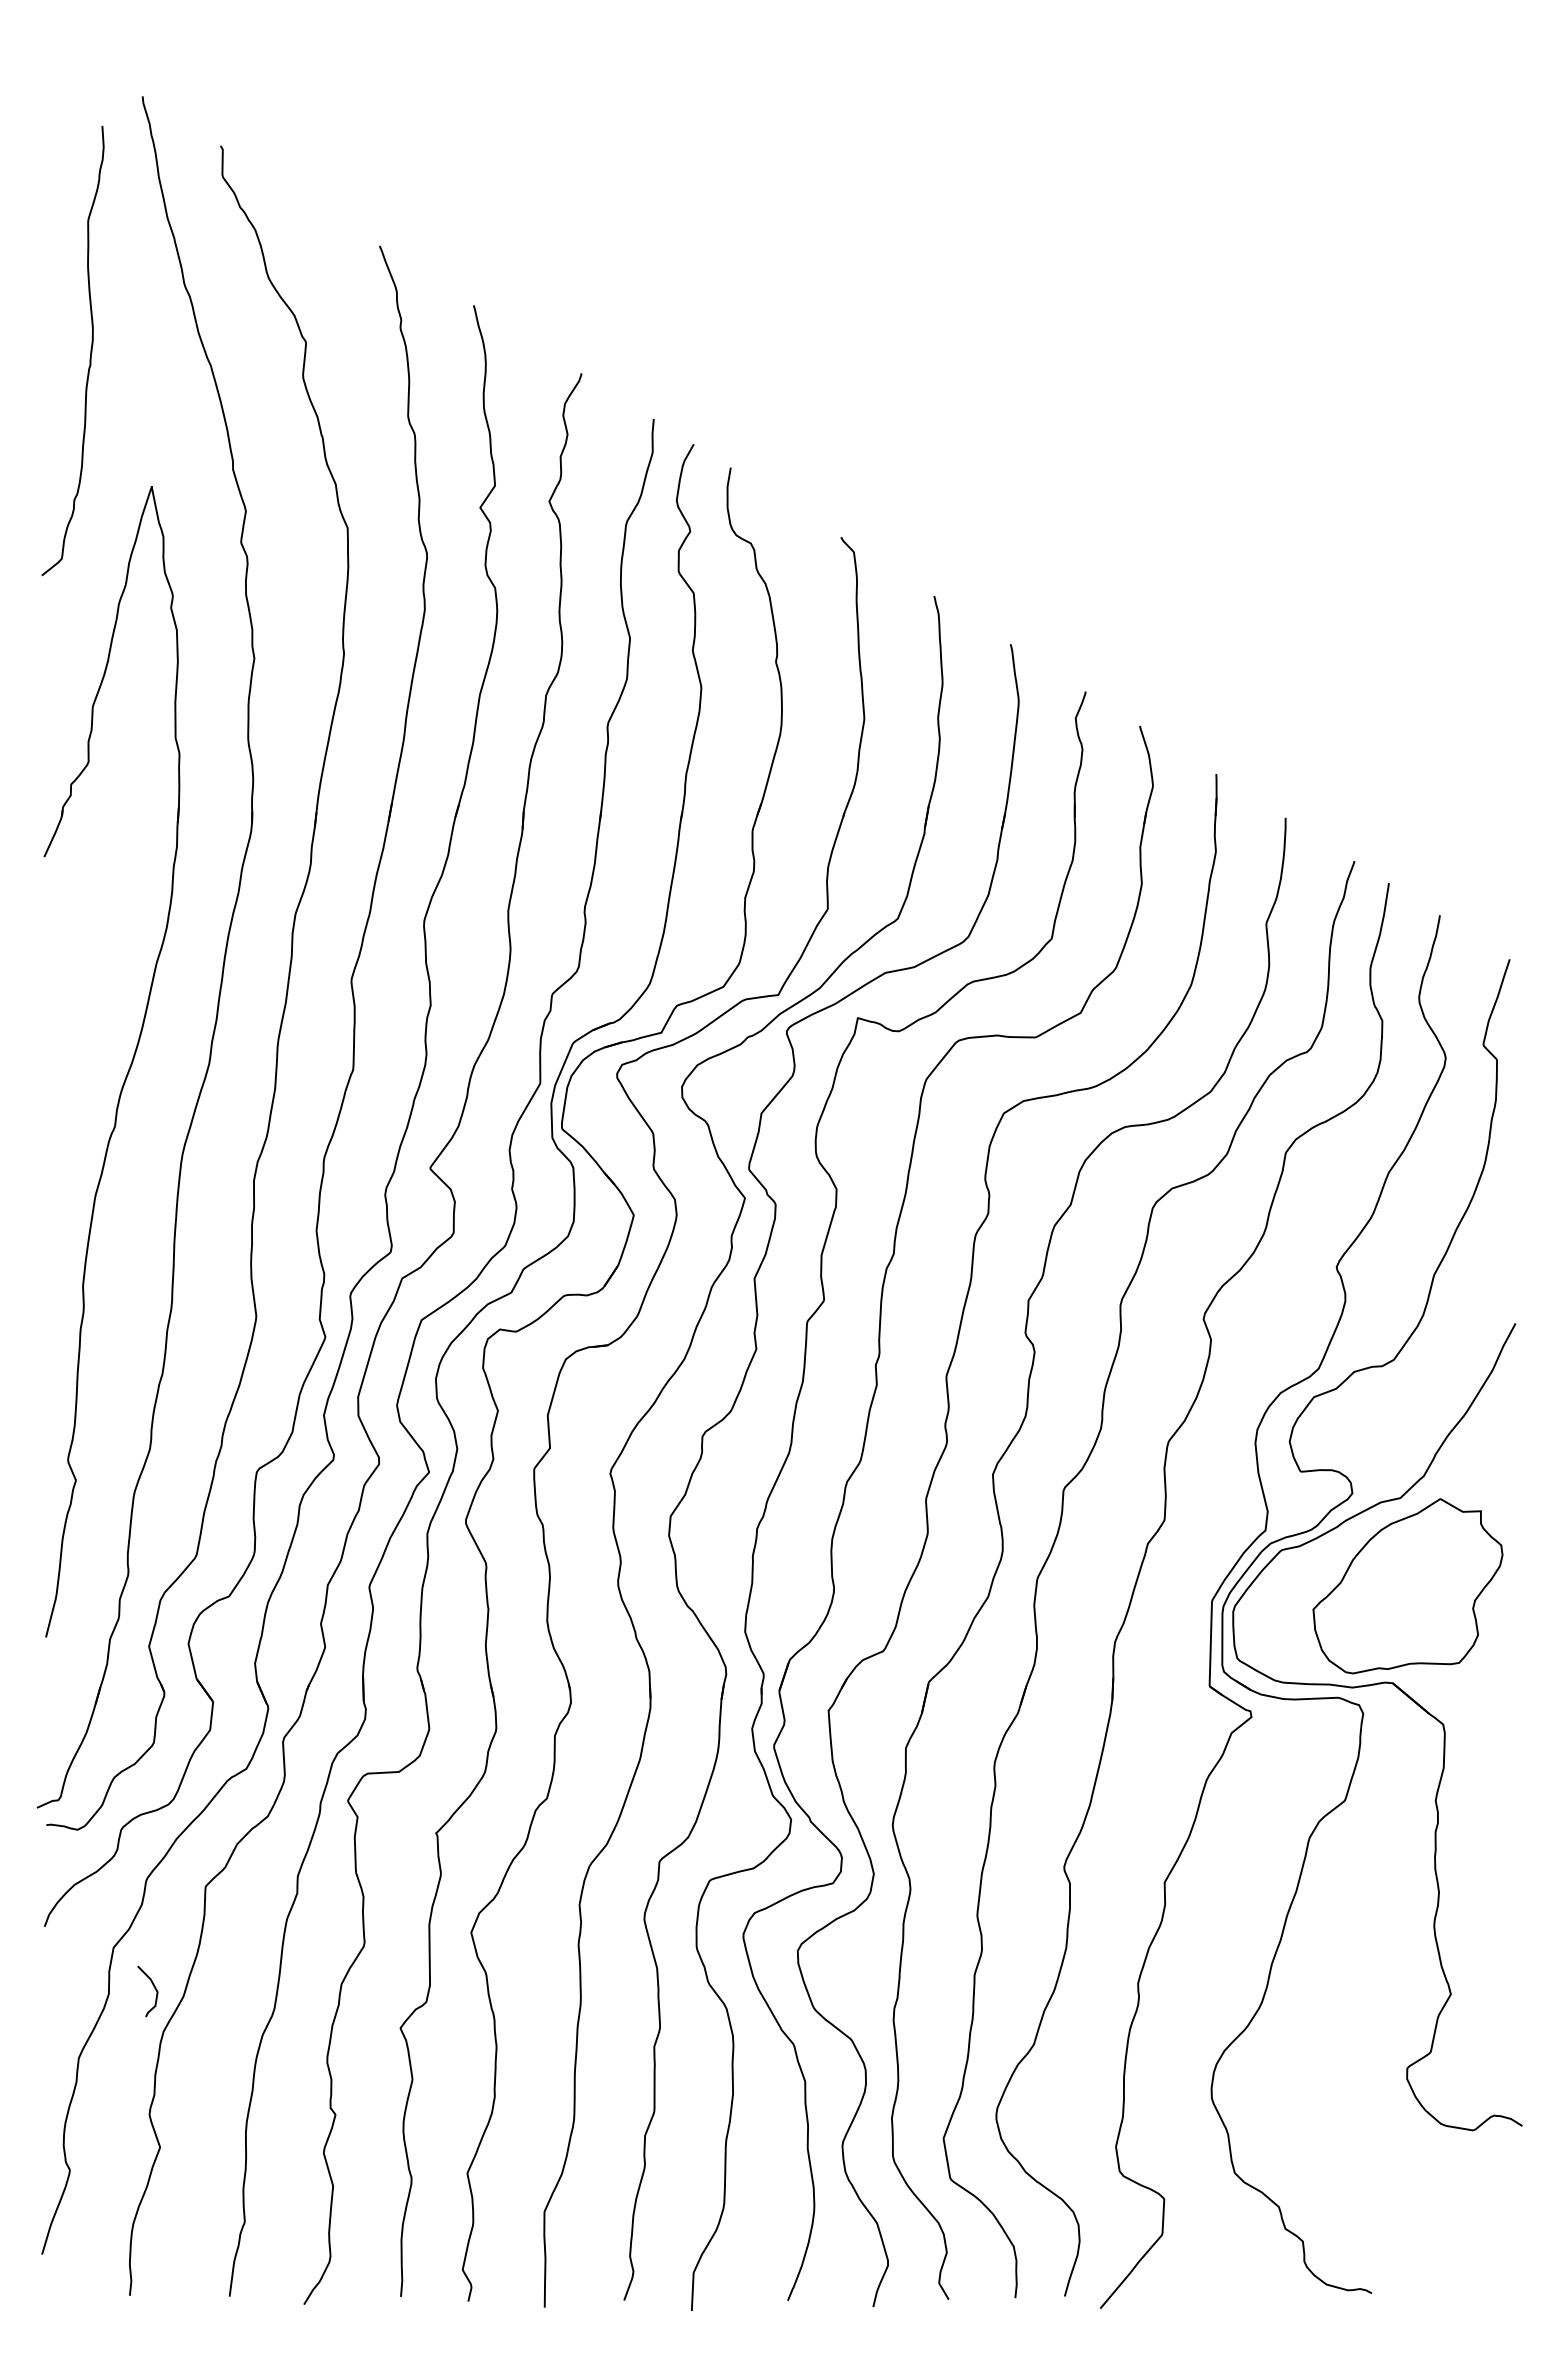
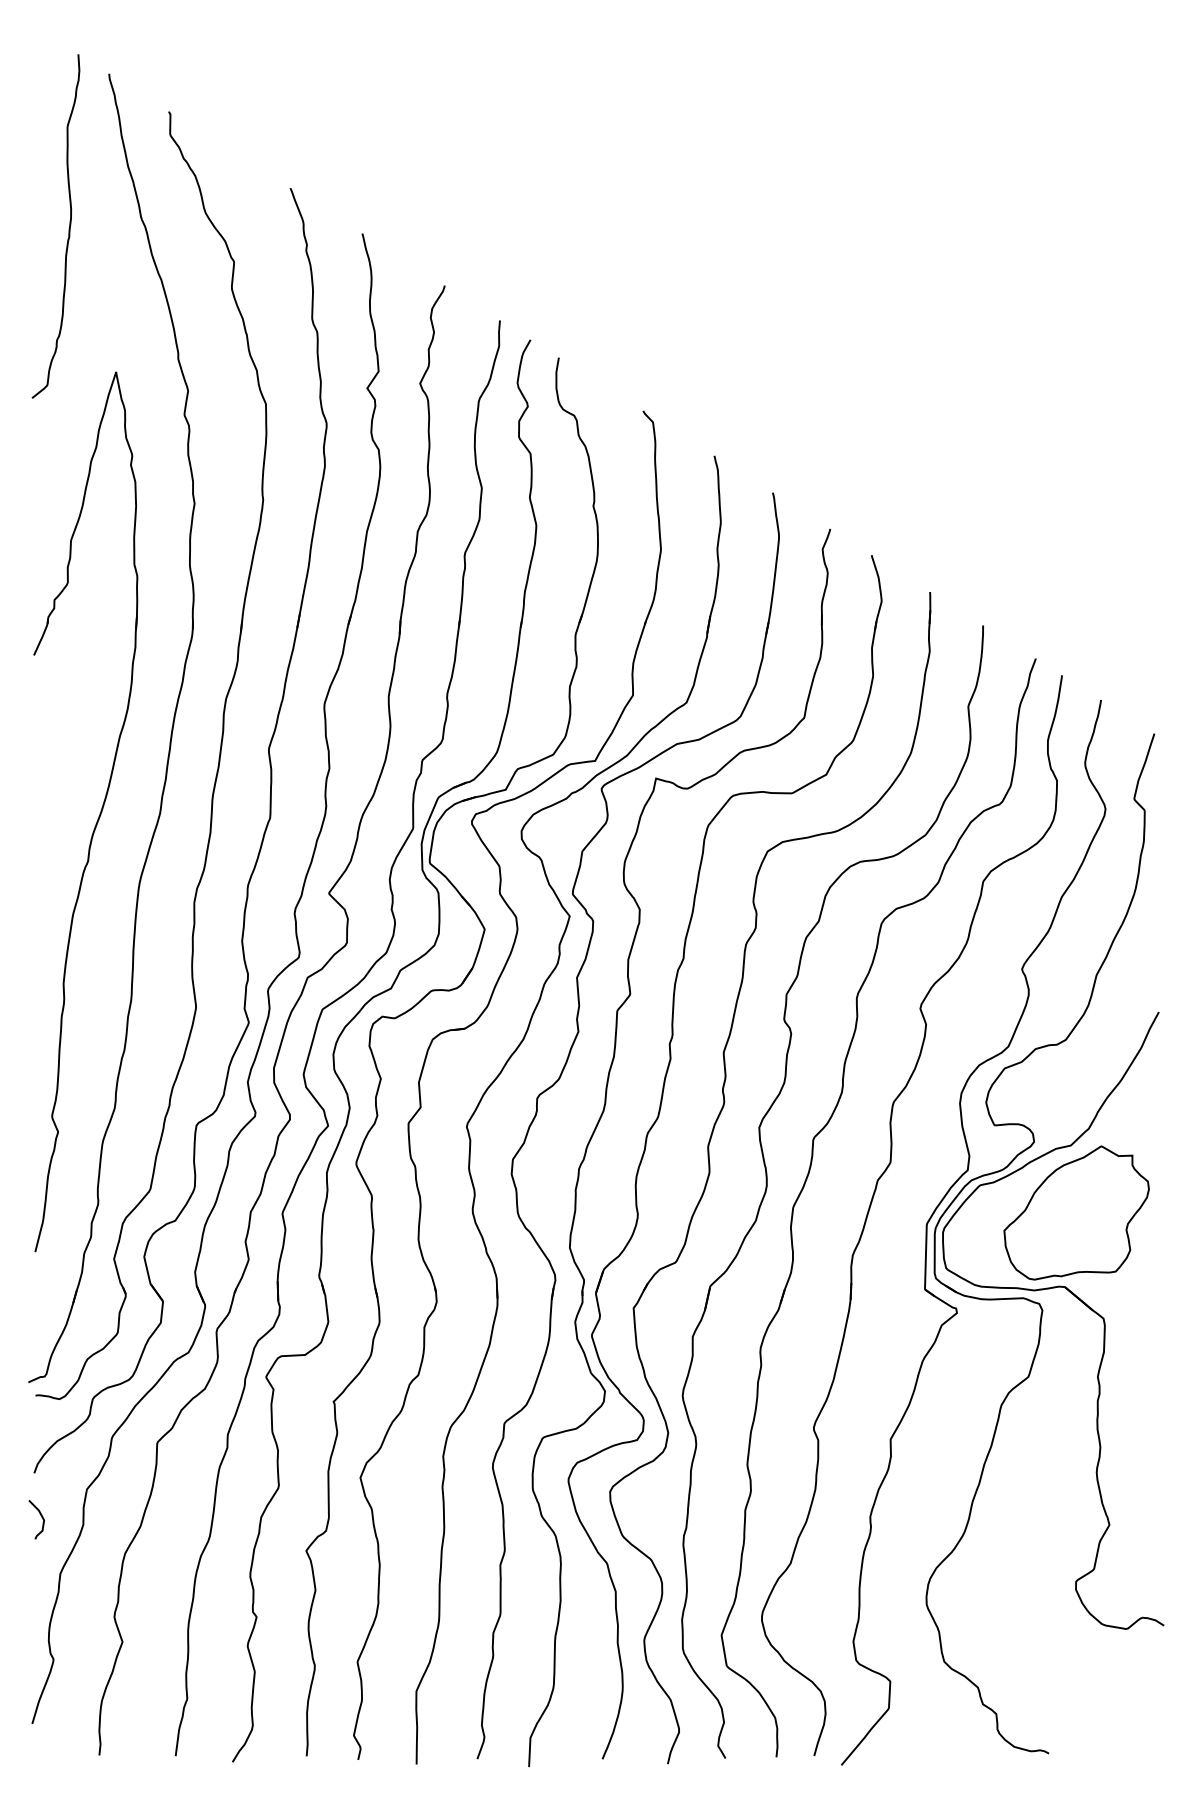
curve: (90, 350) -> (69, 226), moved
curve: (154, 1988) -> (41, 1517), moved

